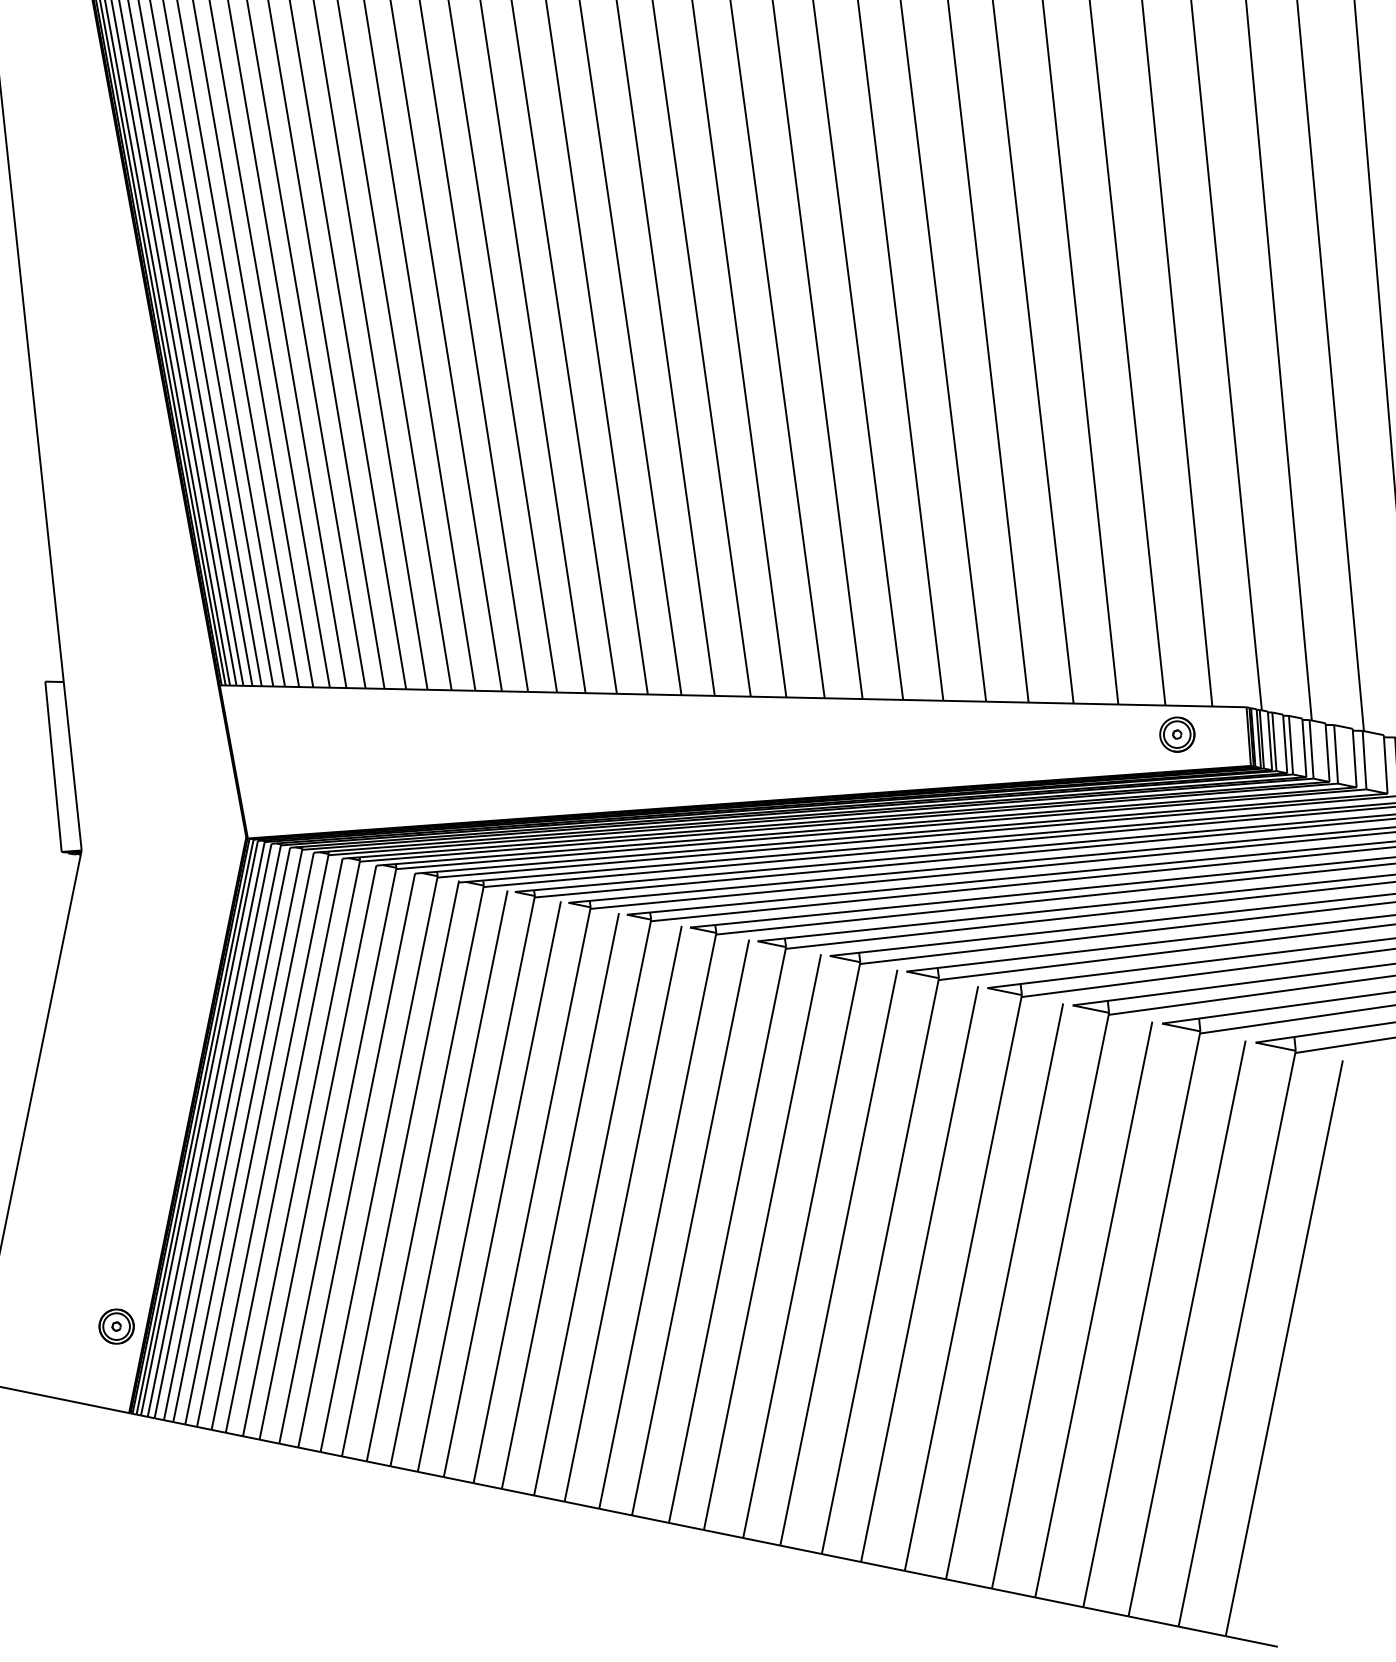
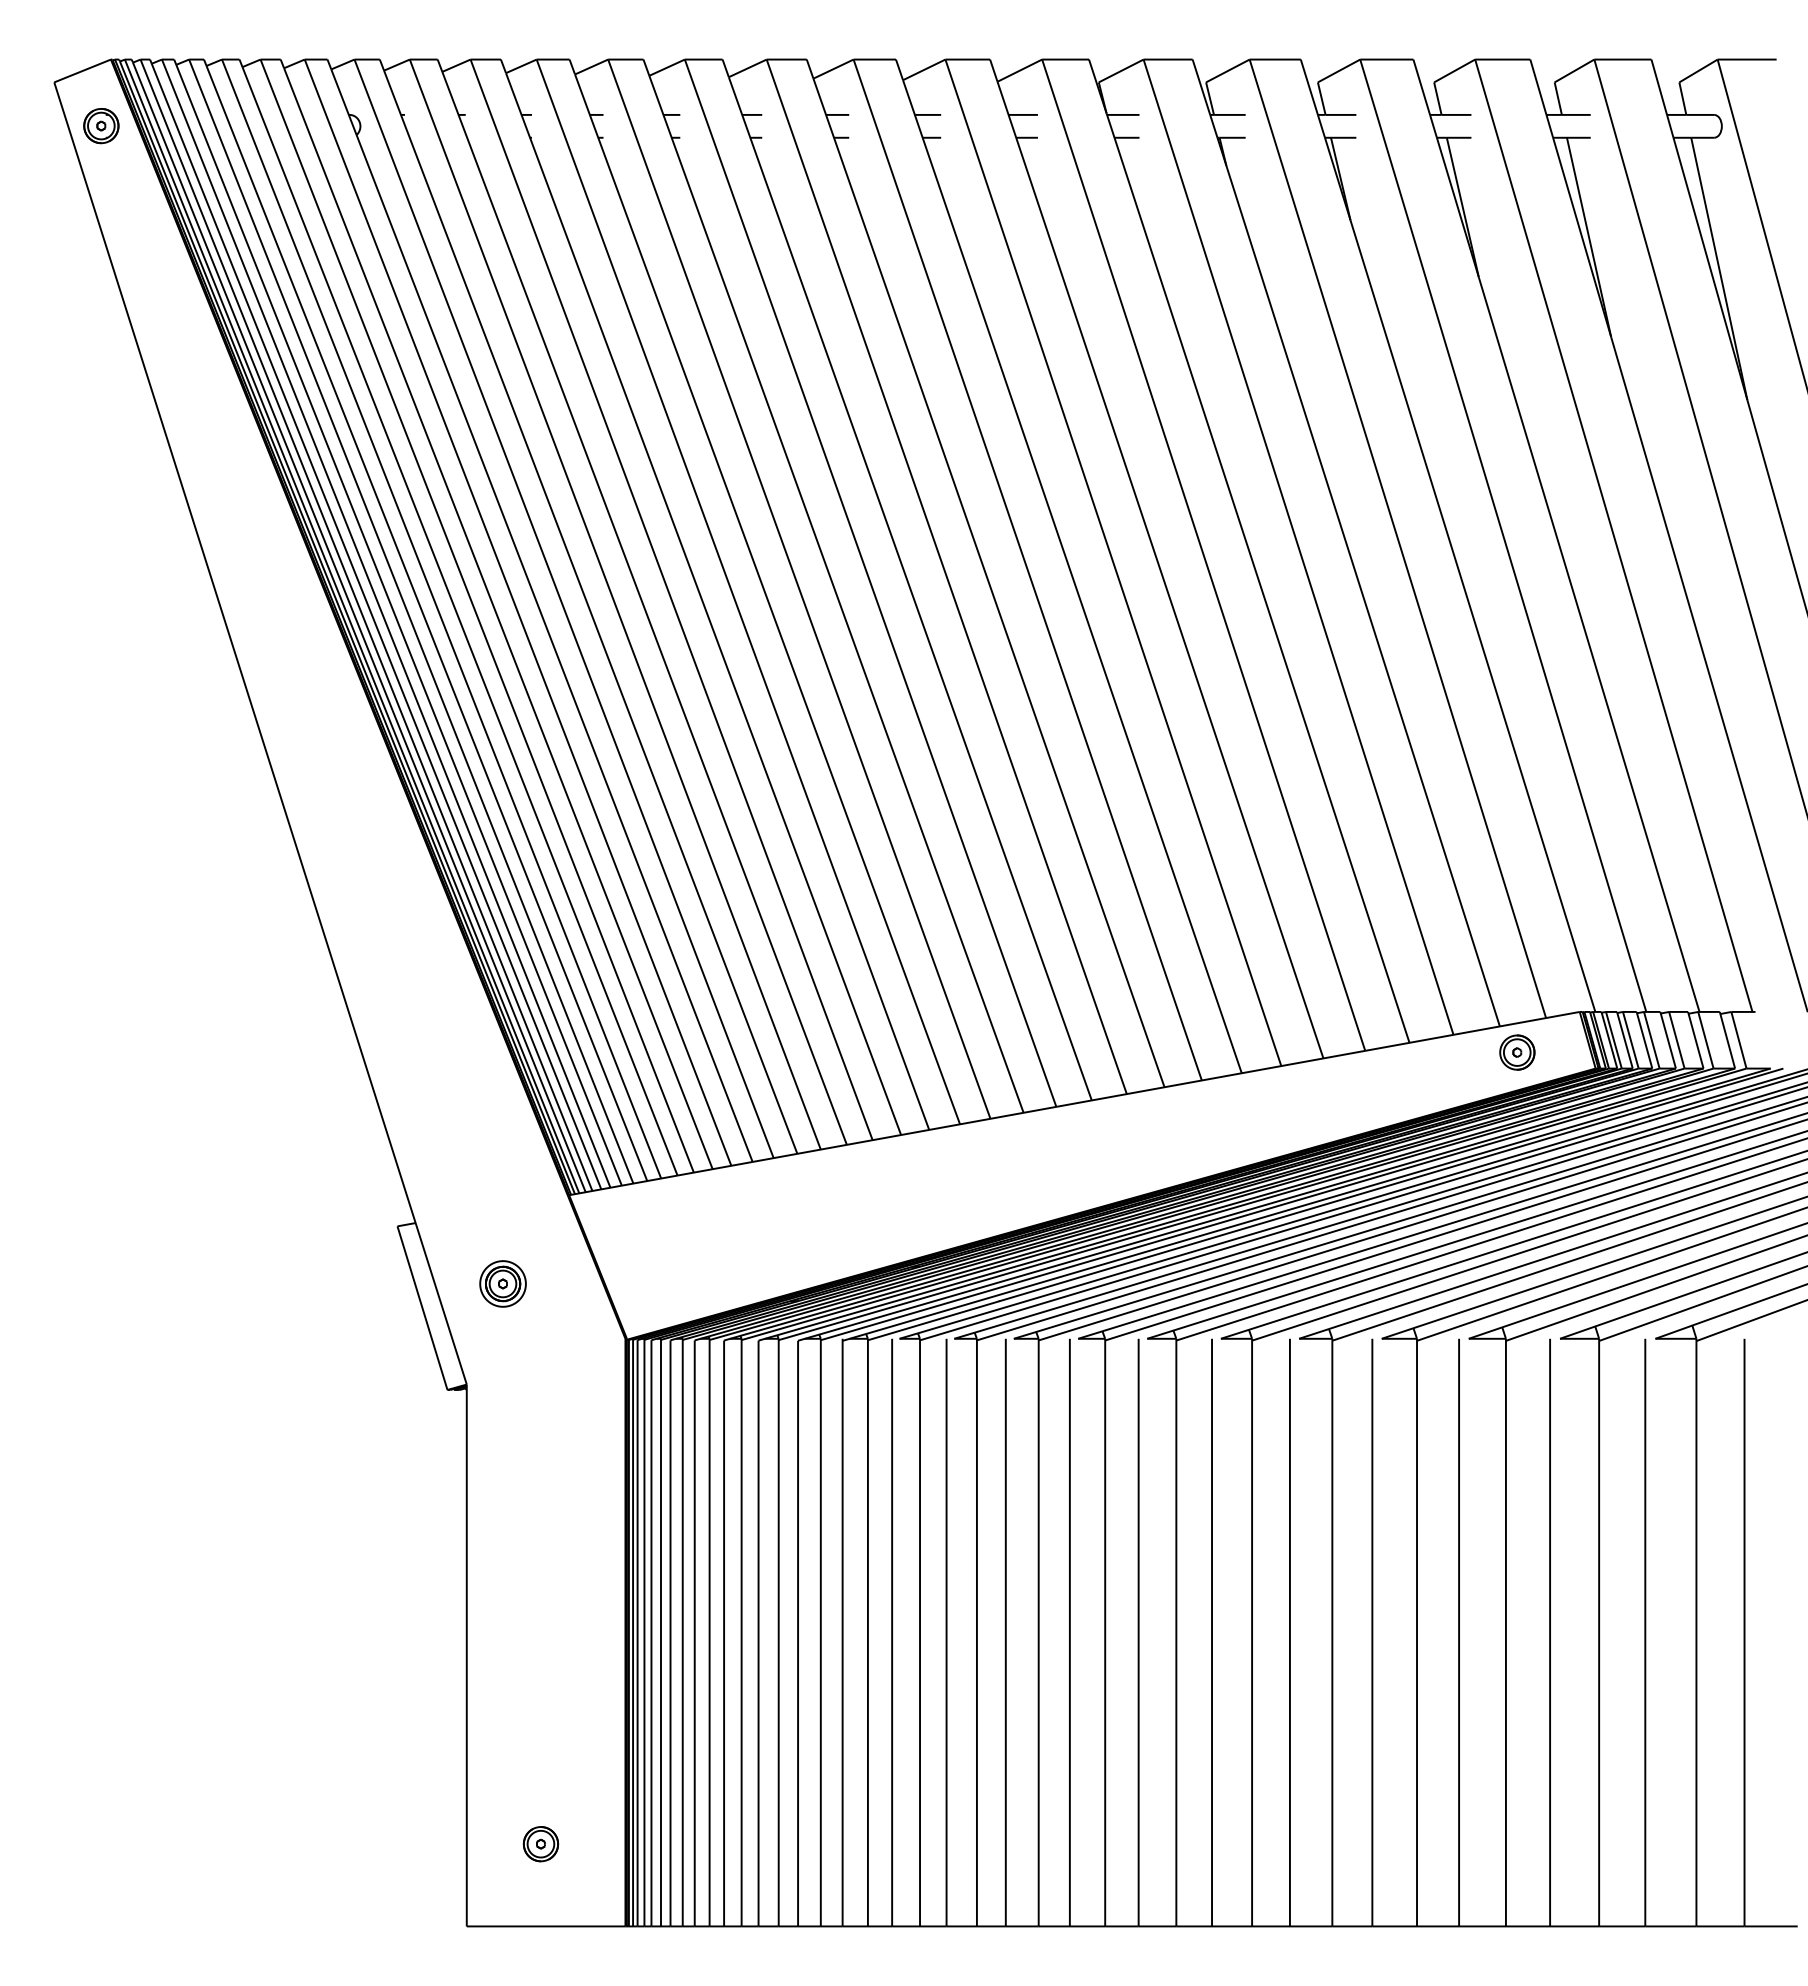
part: (136, 758) -> (502, 1283), added
part: (116, 1326) -> (540, 1844), moved

